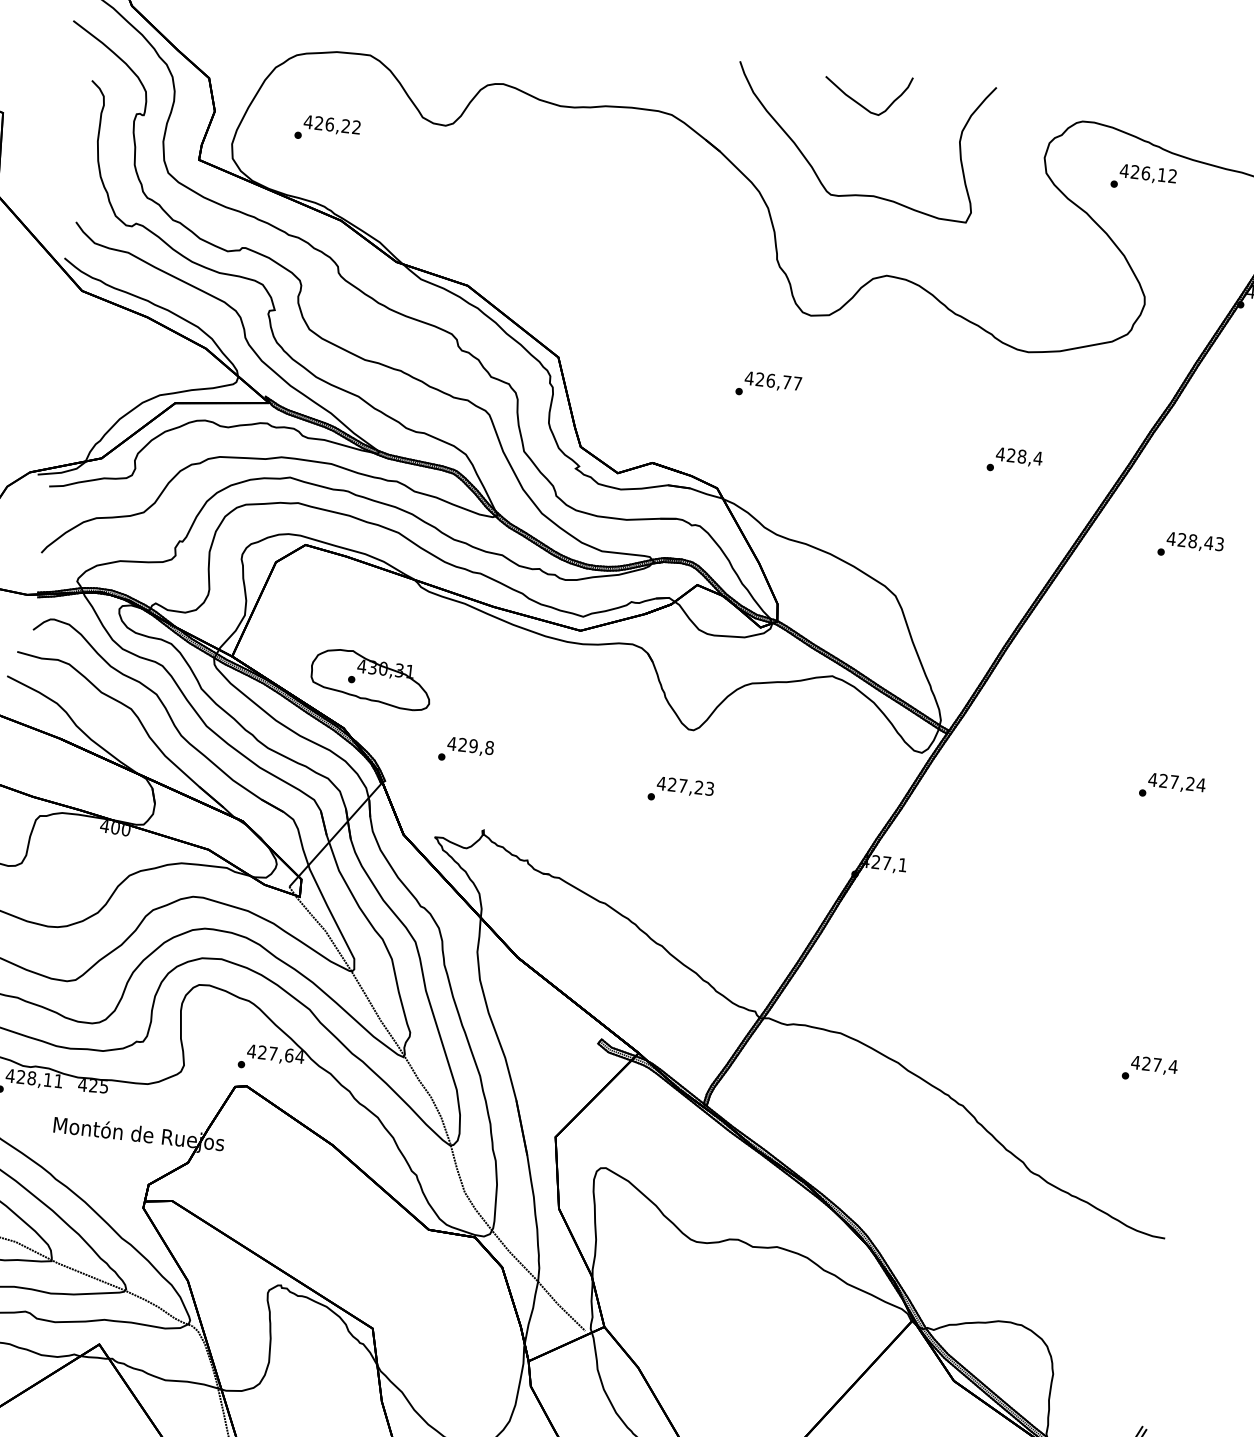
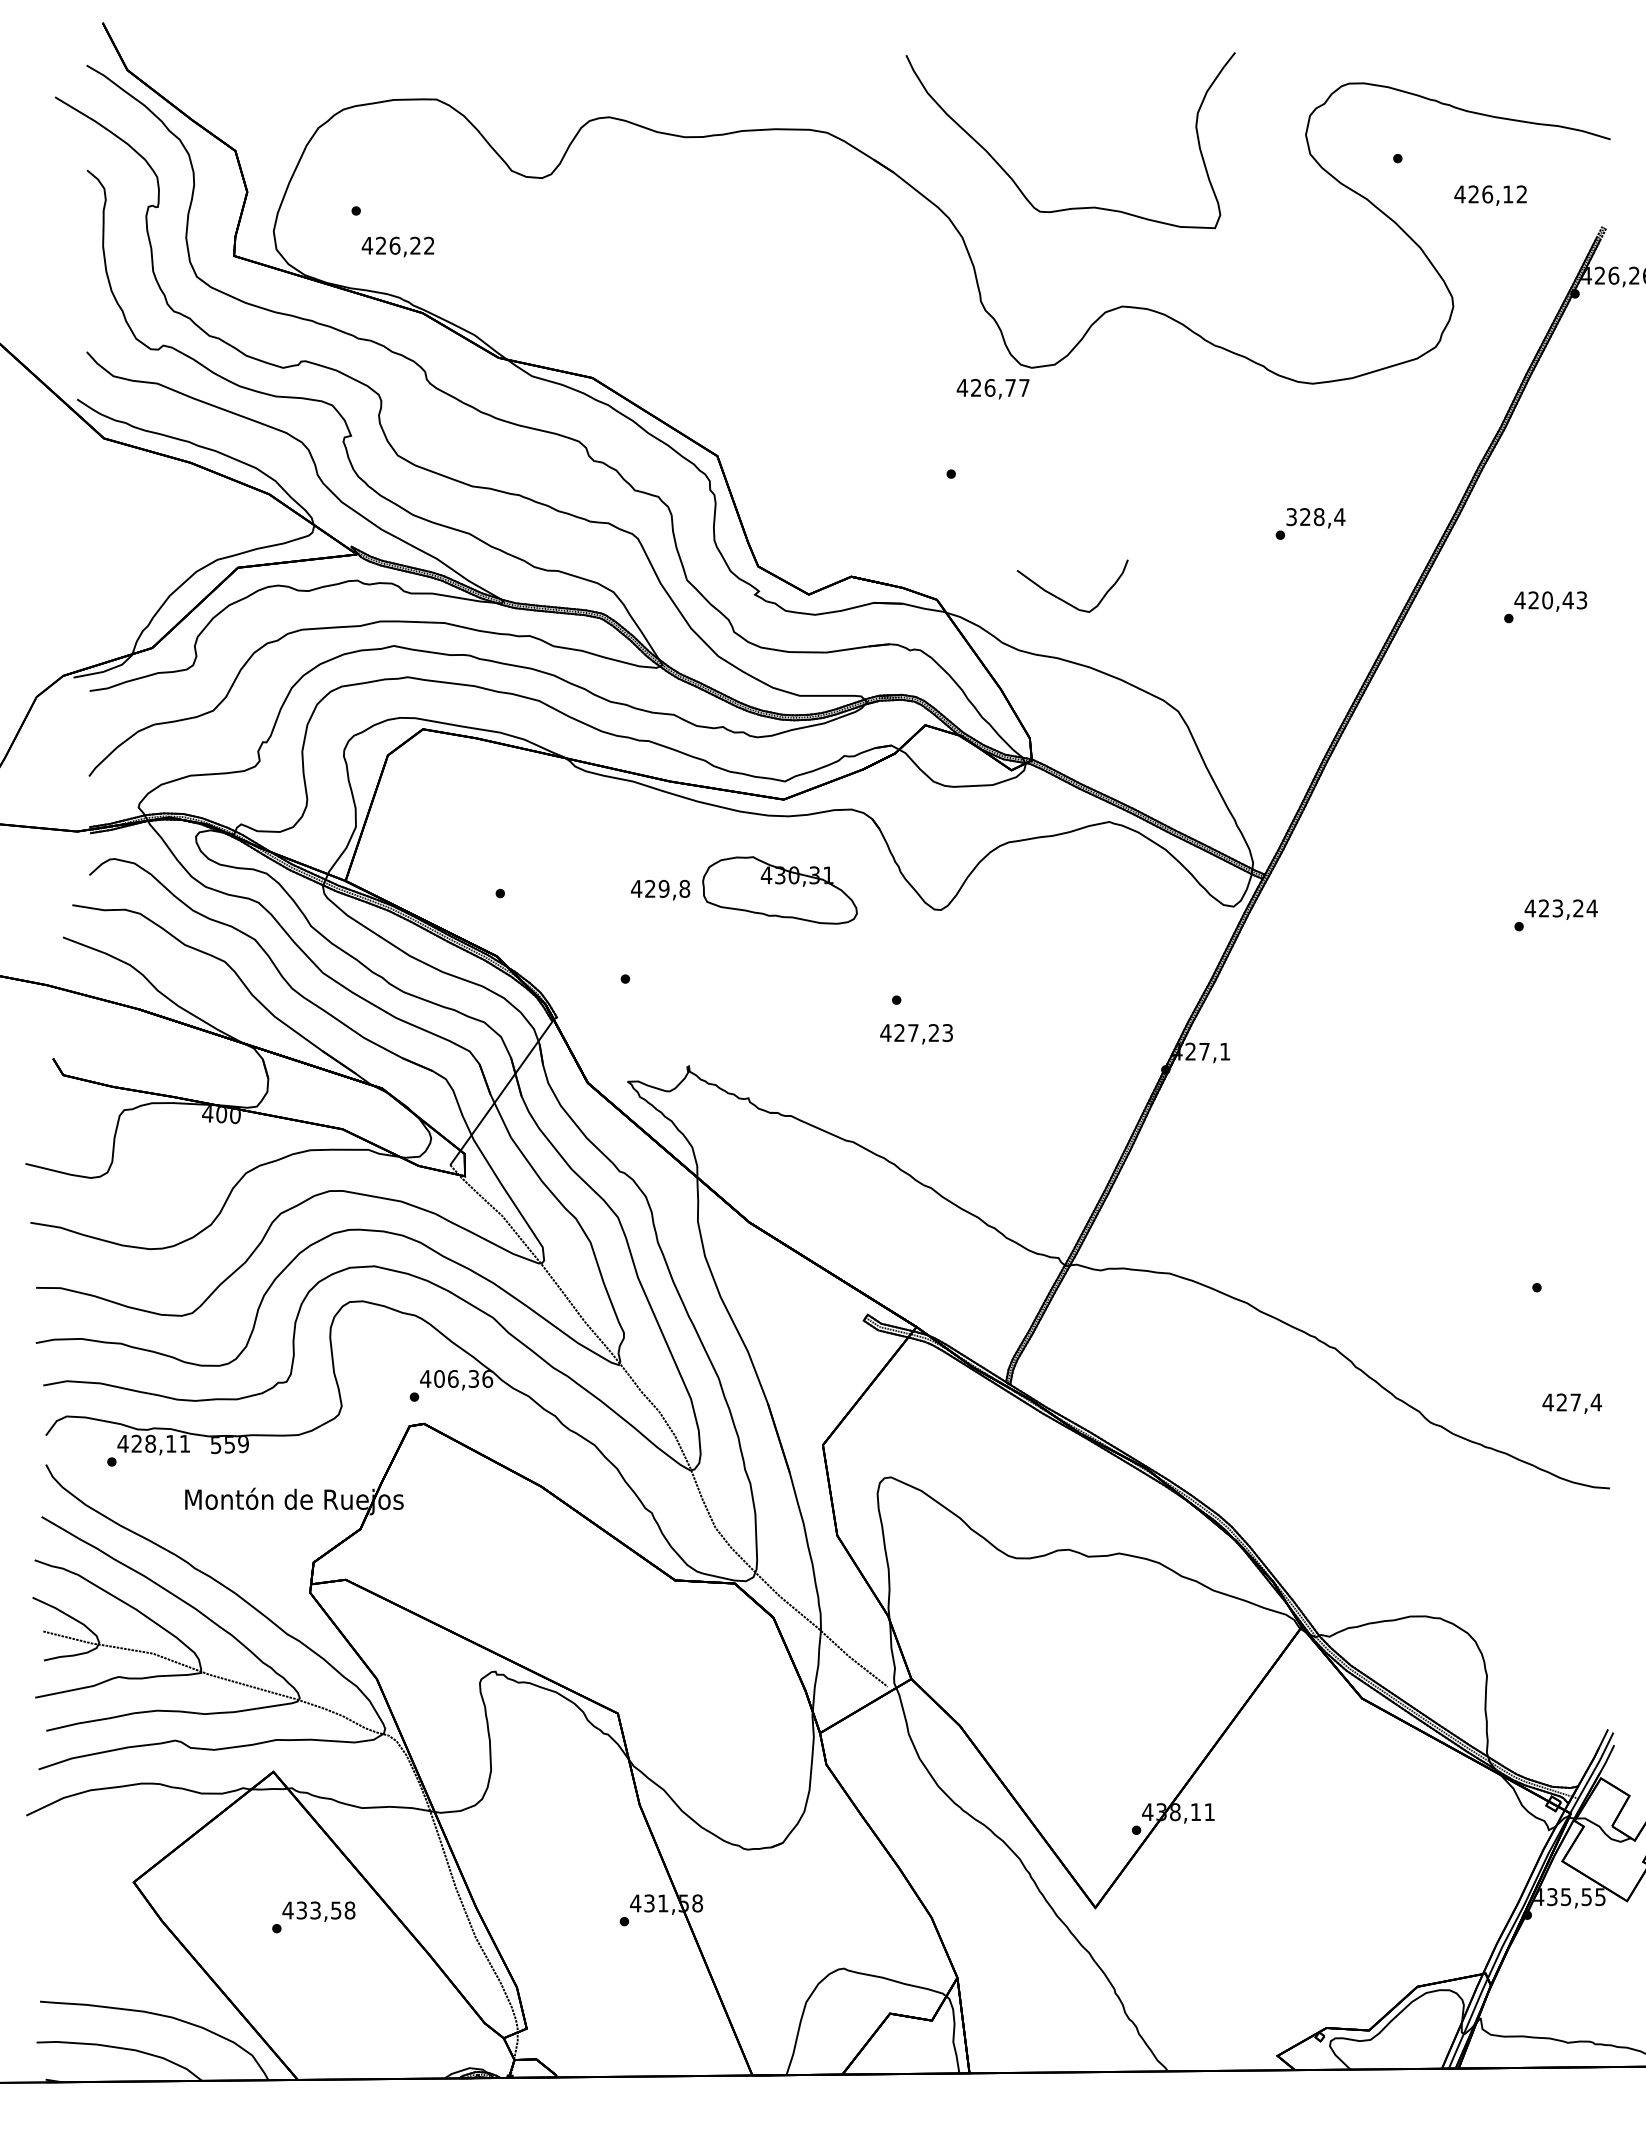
curve: (859, 103) -> (1063, 599), moved
text: (331, 125) -> (397, 246), moved
text: (1148, 174) -> (1490, 195), moved
text: (772, 382) -> (992, 389), moved
text: (1000, 454) -> (1291, 517), 428,4 -> 328,4
text: (1192, 541) -> (1547, 600), 428,43 -> 420,43
part: (370, 679) -> (779, 890), moved
text: (470, 747) -> (660, 890), moved
text: (1174, 782) -> (1557, 908), 427,24 -> 423,24
text: (685, 787) -> (916, 1034), moved
text: (281, 1054) -> (463, 1378), 427,64 -> 406,36
text: (1153, 1065) -> (1571, 1403), moved
text: (93, 1085) -> (229, 1444), 425 -> 559

